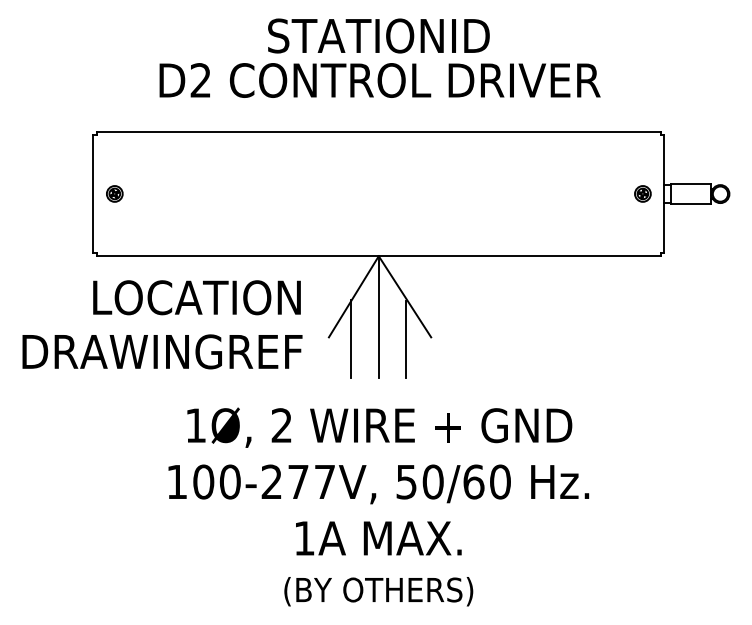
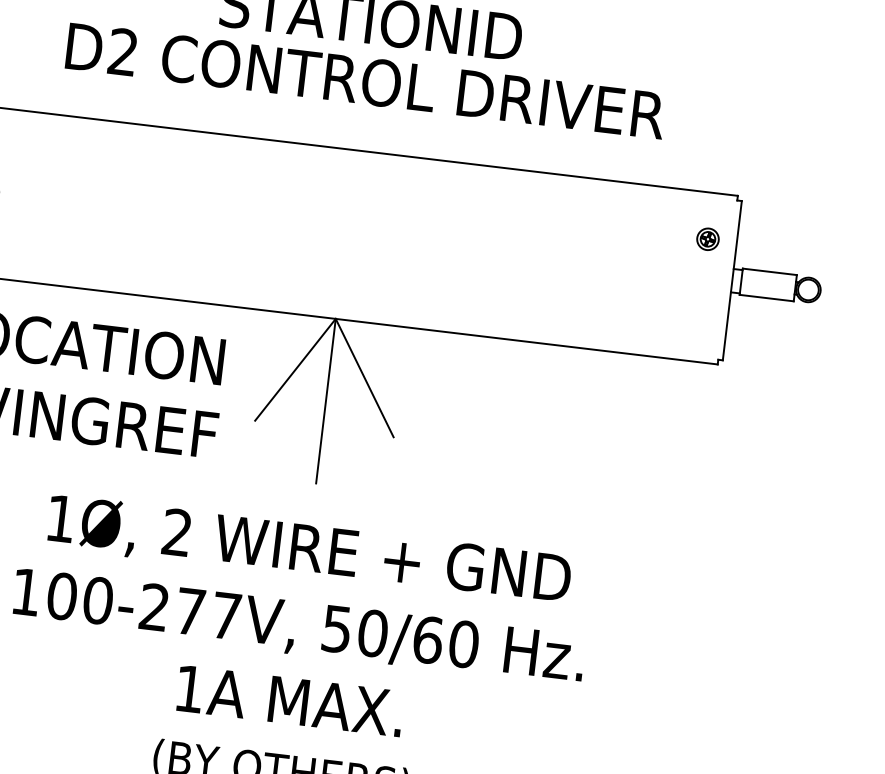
part: (642, 193) -> (707, 238), moved
line: (351, 338) -> (285, 425), removed
line: (406, 338) -> (360, 434), removed

